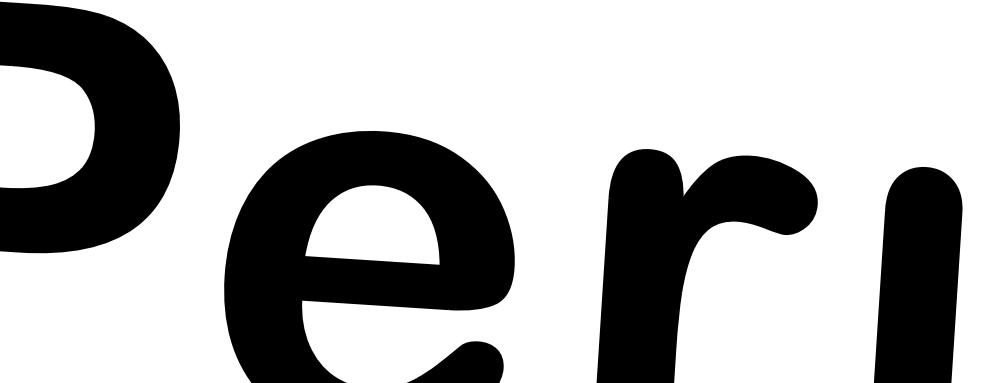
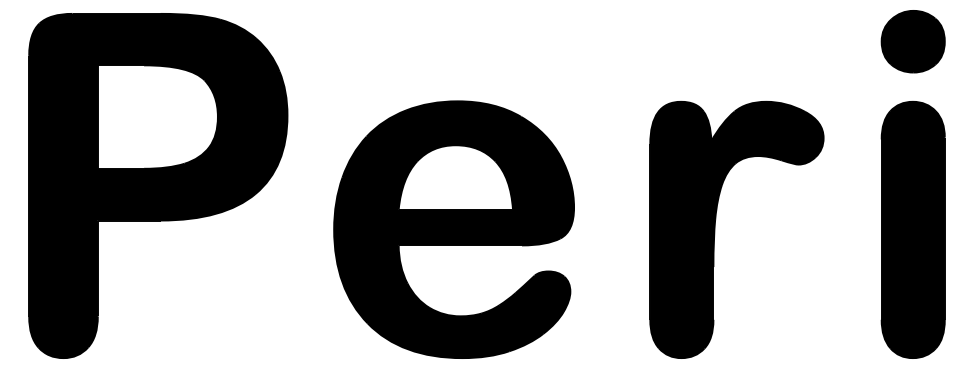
part: (930, 95) -> (912, 41), added

